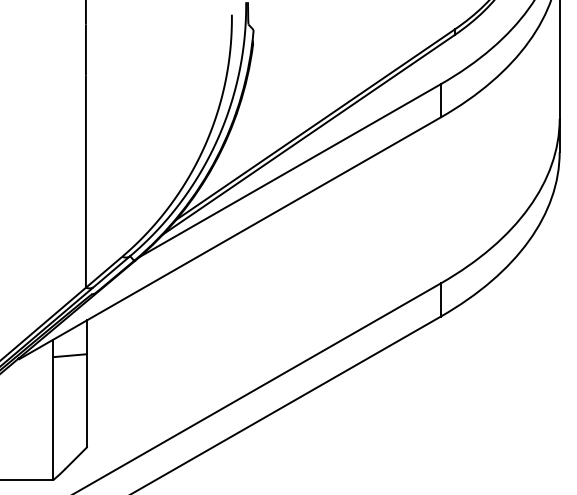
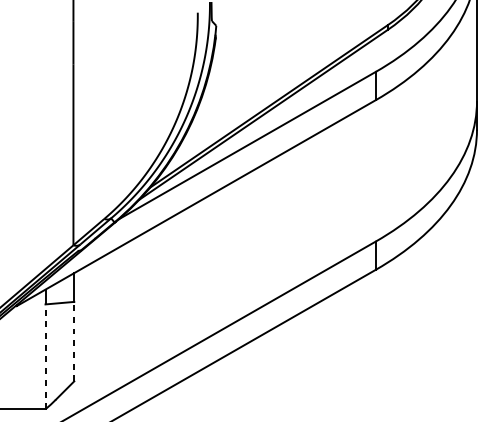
line: (86, 400) -> (73, 341), solid -> dashed
line: (53, 418) -> (45, 356), solid -> dashed

